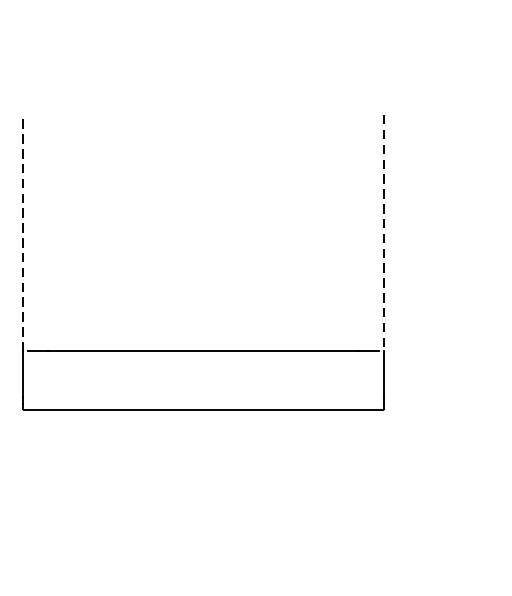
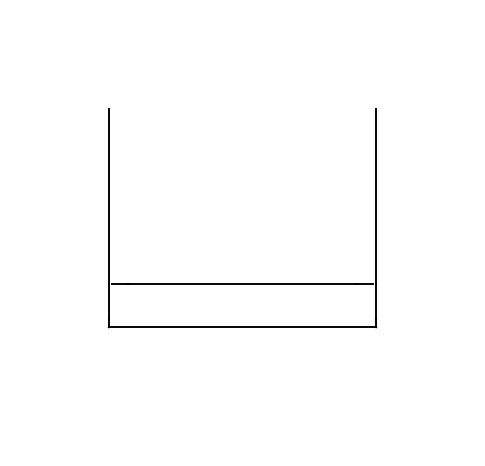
line: (22, 233) -> (108, 196), dashed -> solid
line: (384, 233) -> (376, 196), dashed -> solid

